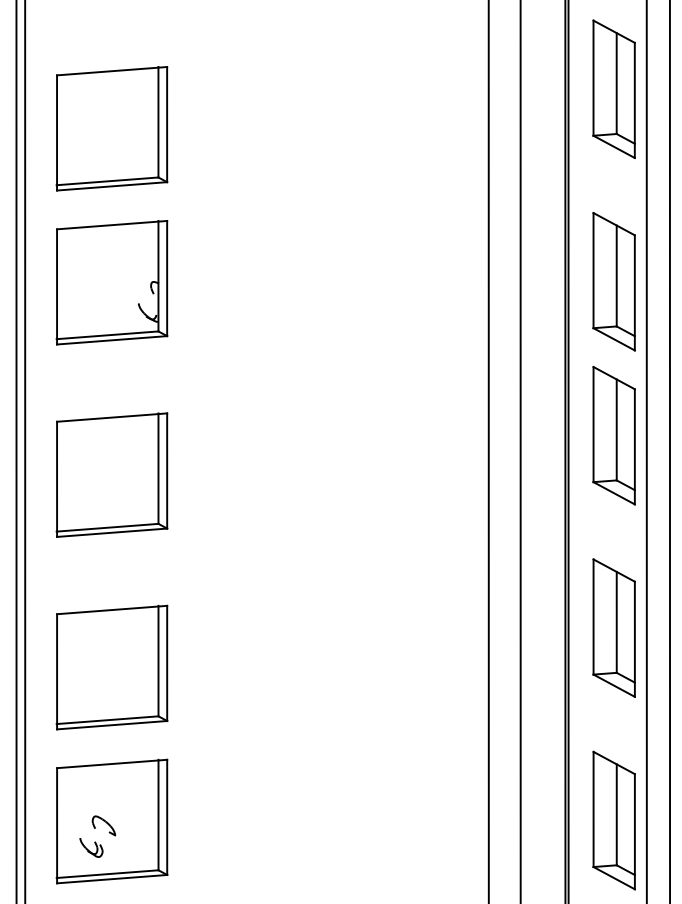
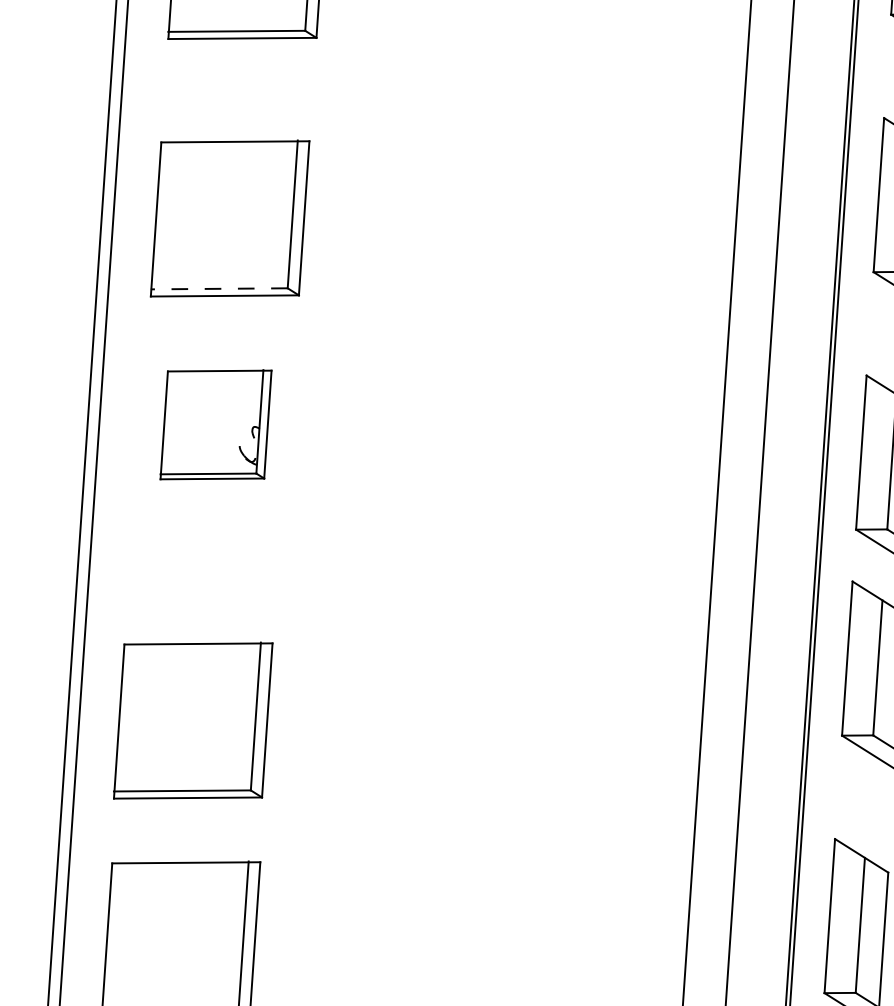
line: (107, 181) -> (219, 289), solid -> dashed
part: (111, 282) -> (215, 424), size x0.7
part: (111, 474) -> (192, 720), moved

